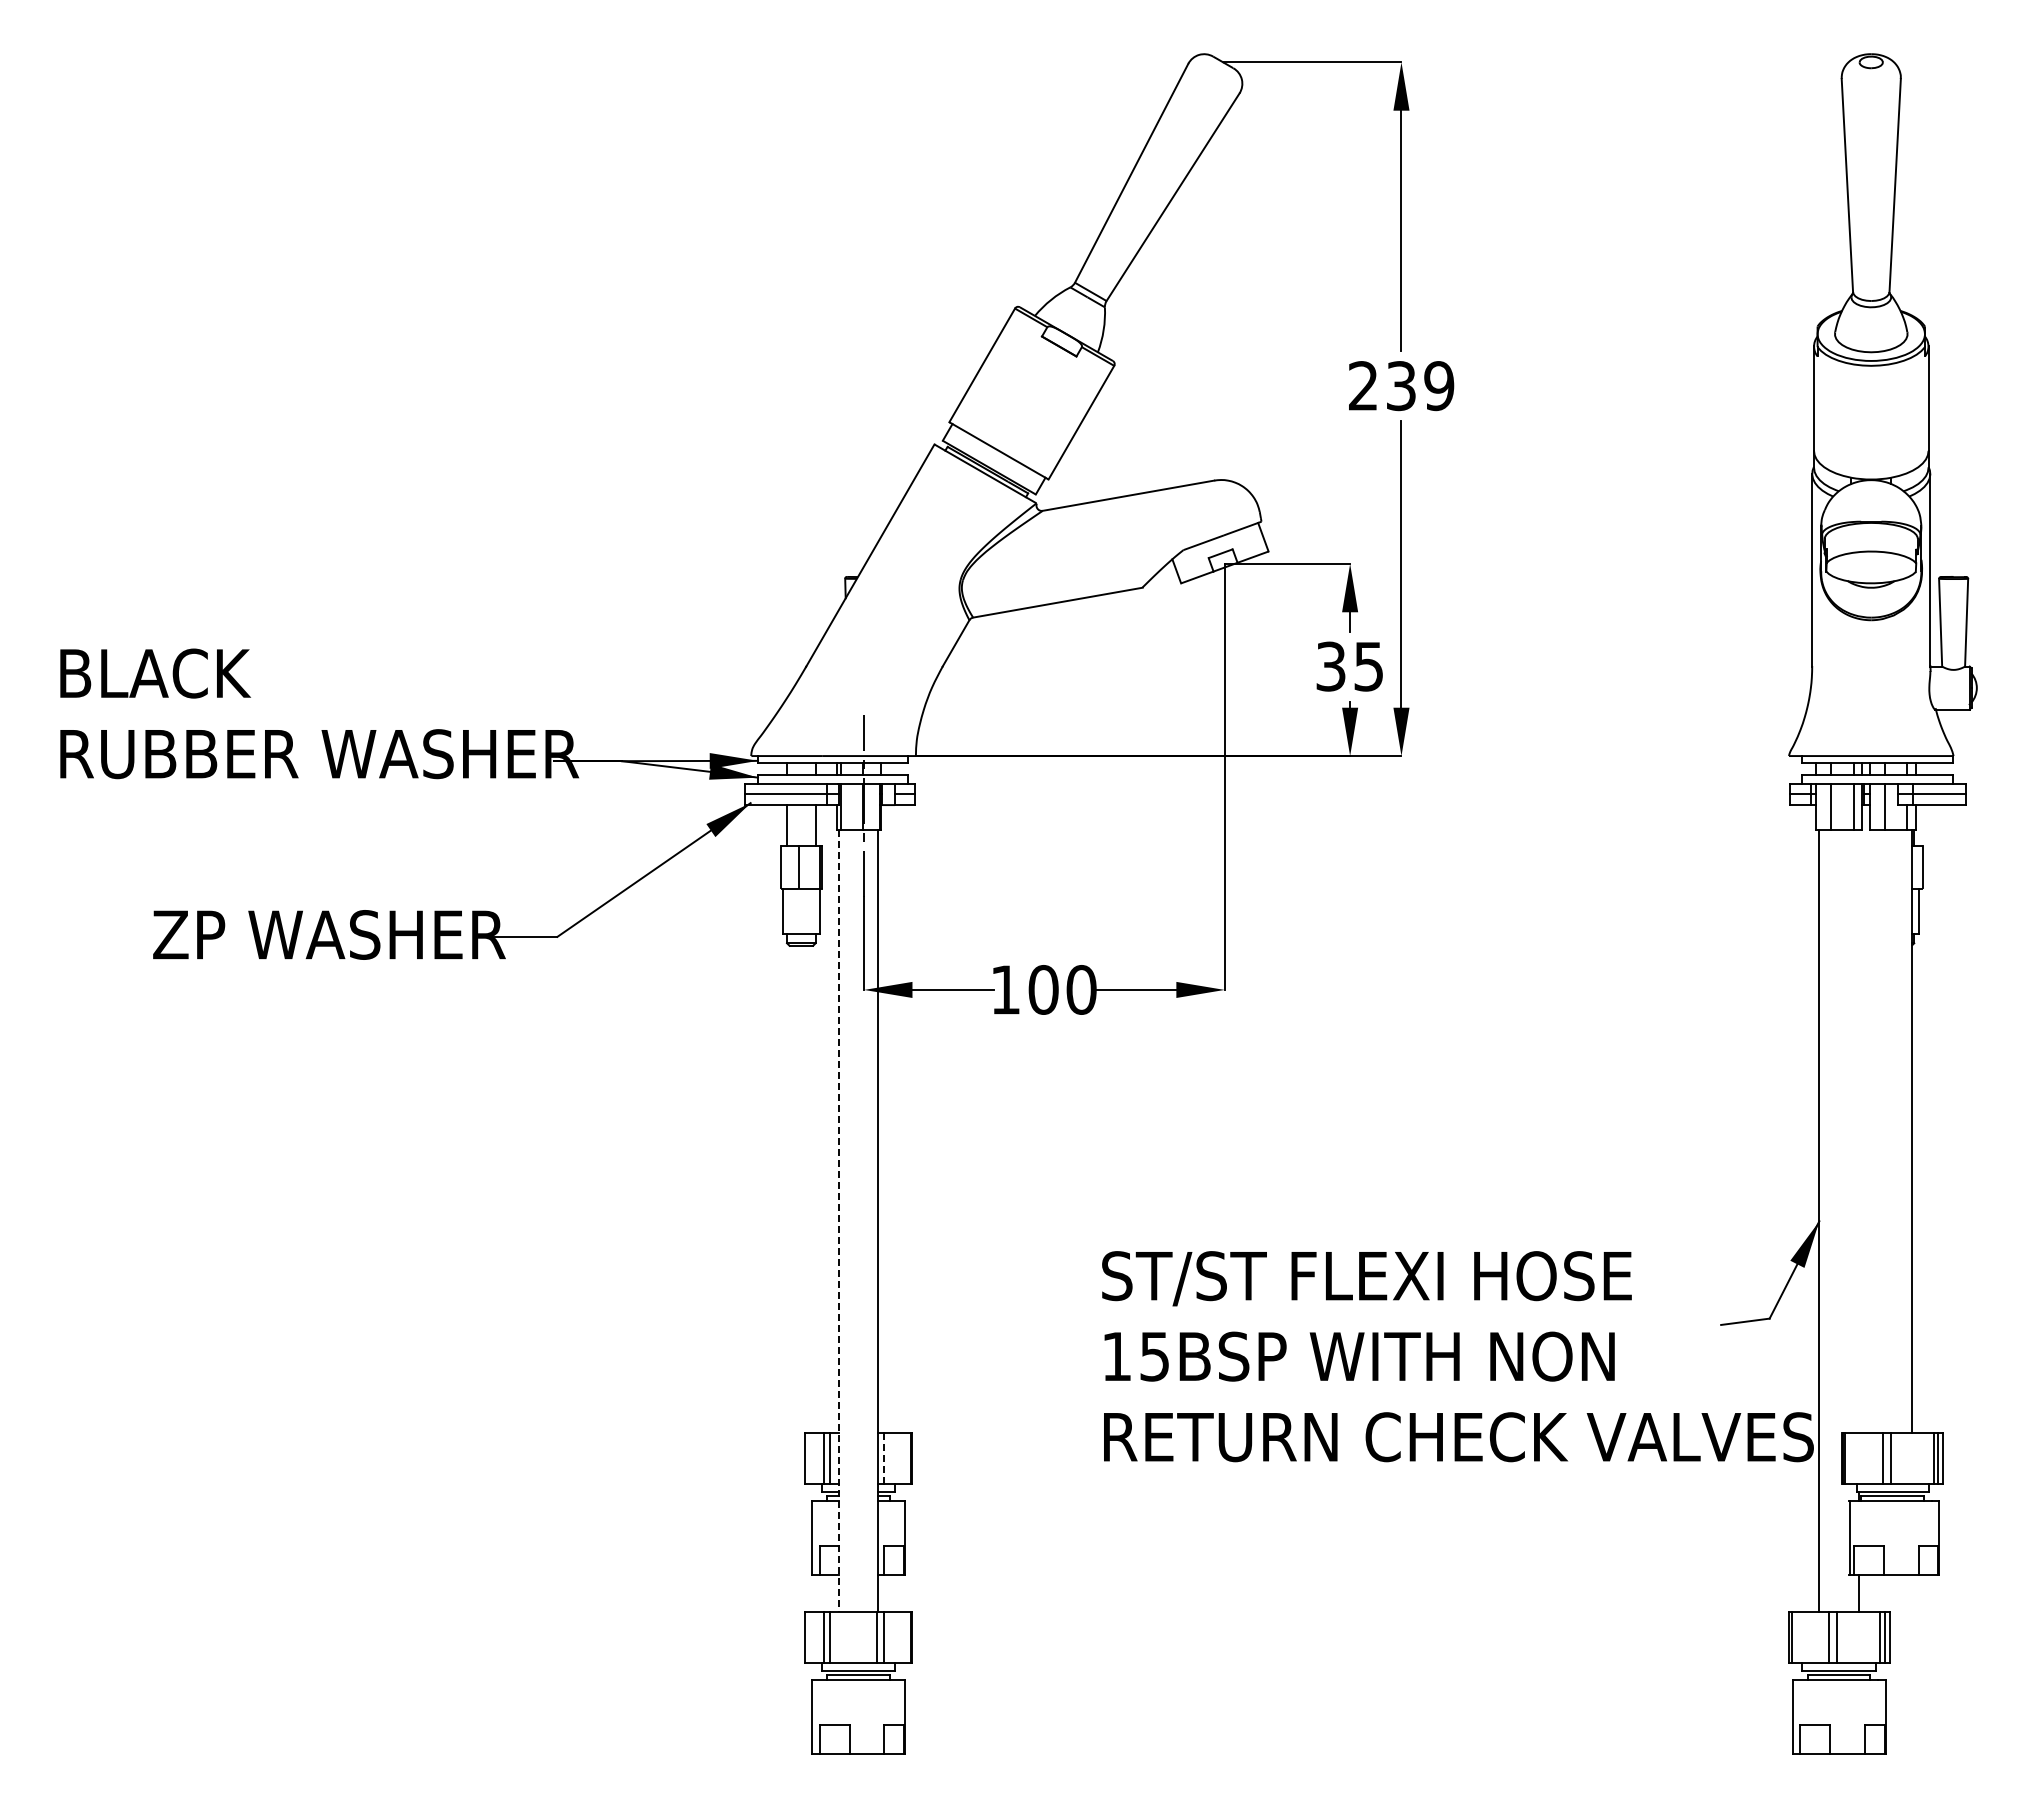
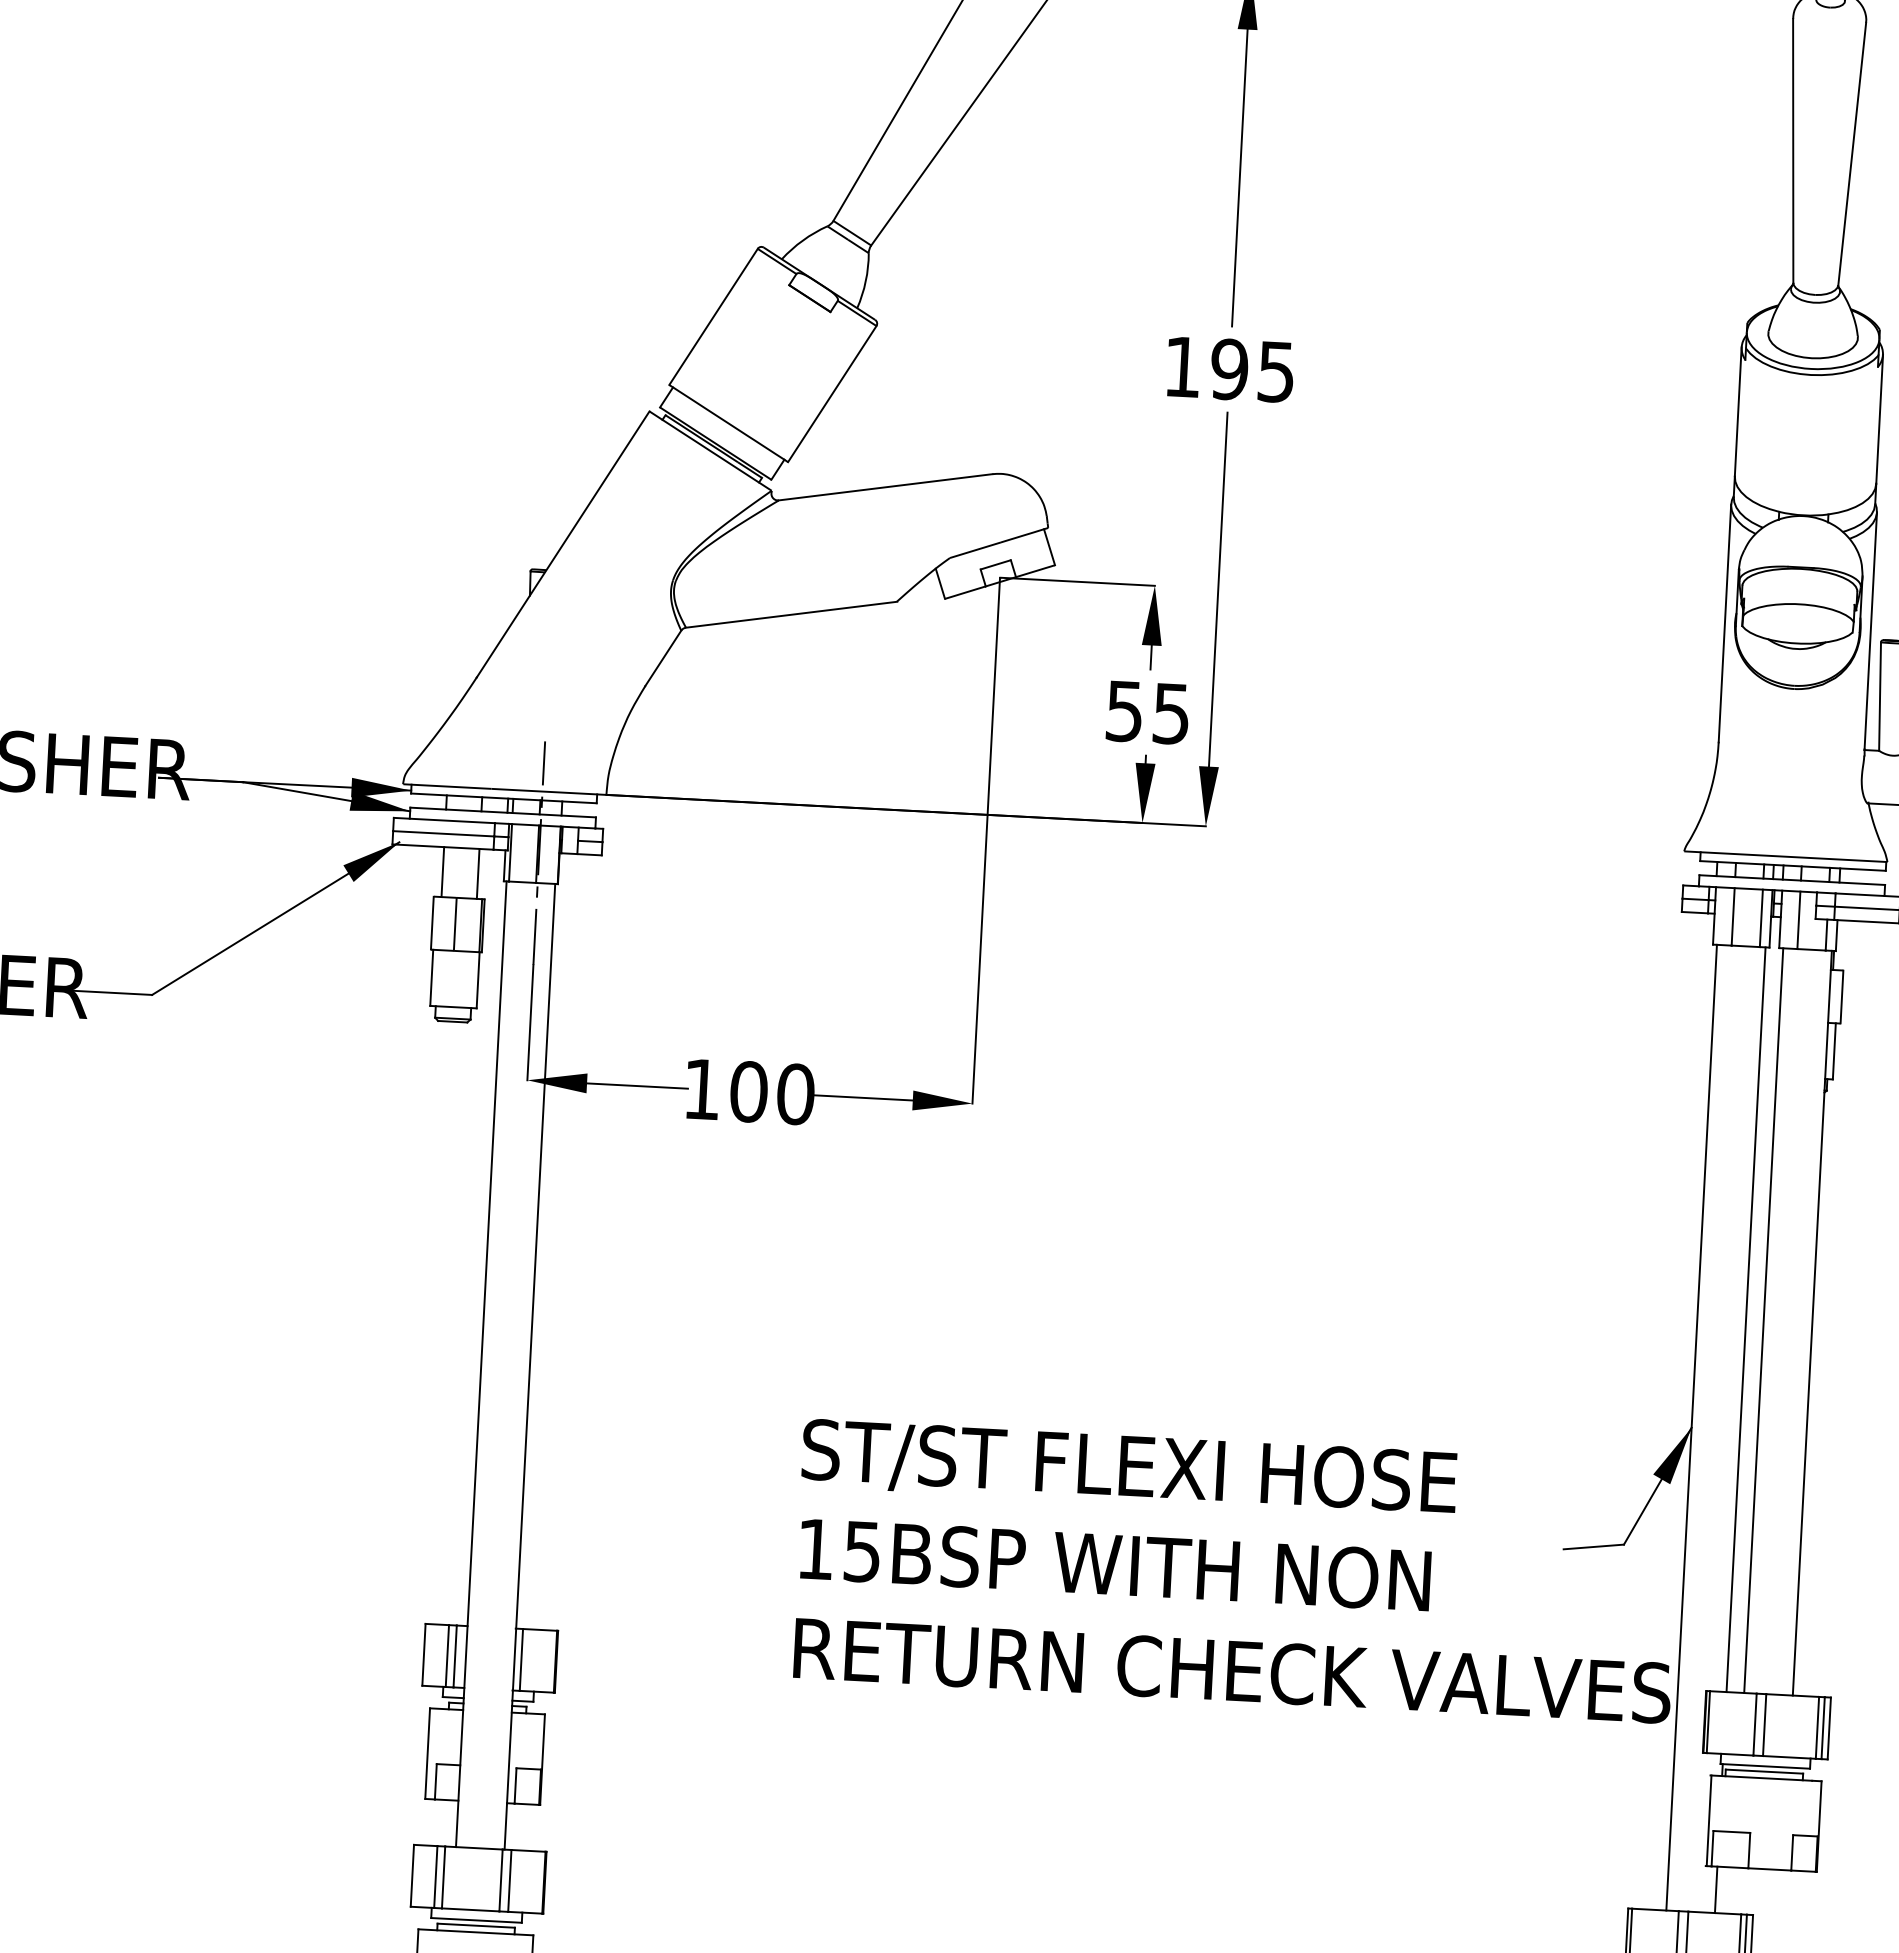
text: (1401, 385) -> (1229, 368), 239 -> 195
text: (1331, 666) -> (1125, 711), 35 -> 55
line: (1858, 1131) -> (1745, 1319), added
line: (1873, 1131) -> (1764, 1320), added
line: (838, 1221) -> (480, 1364), dashed -> solid
line: (883, 1457) -> (521, 1658), dashed -> solid

